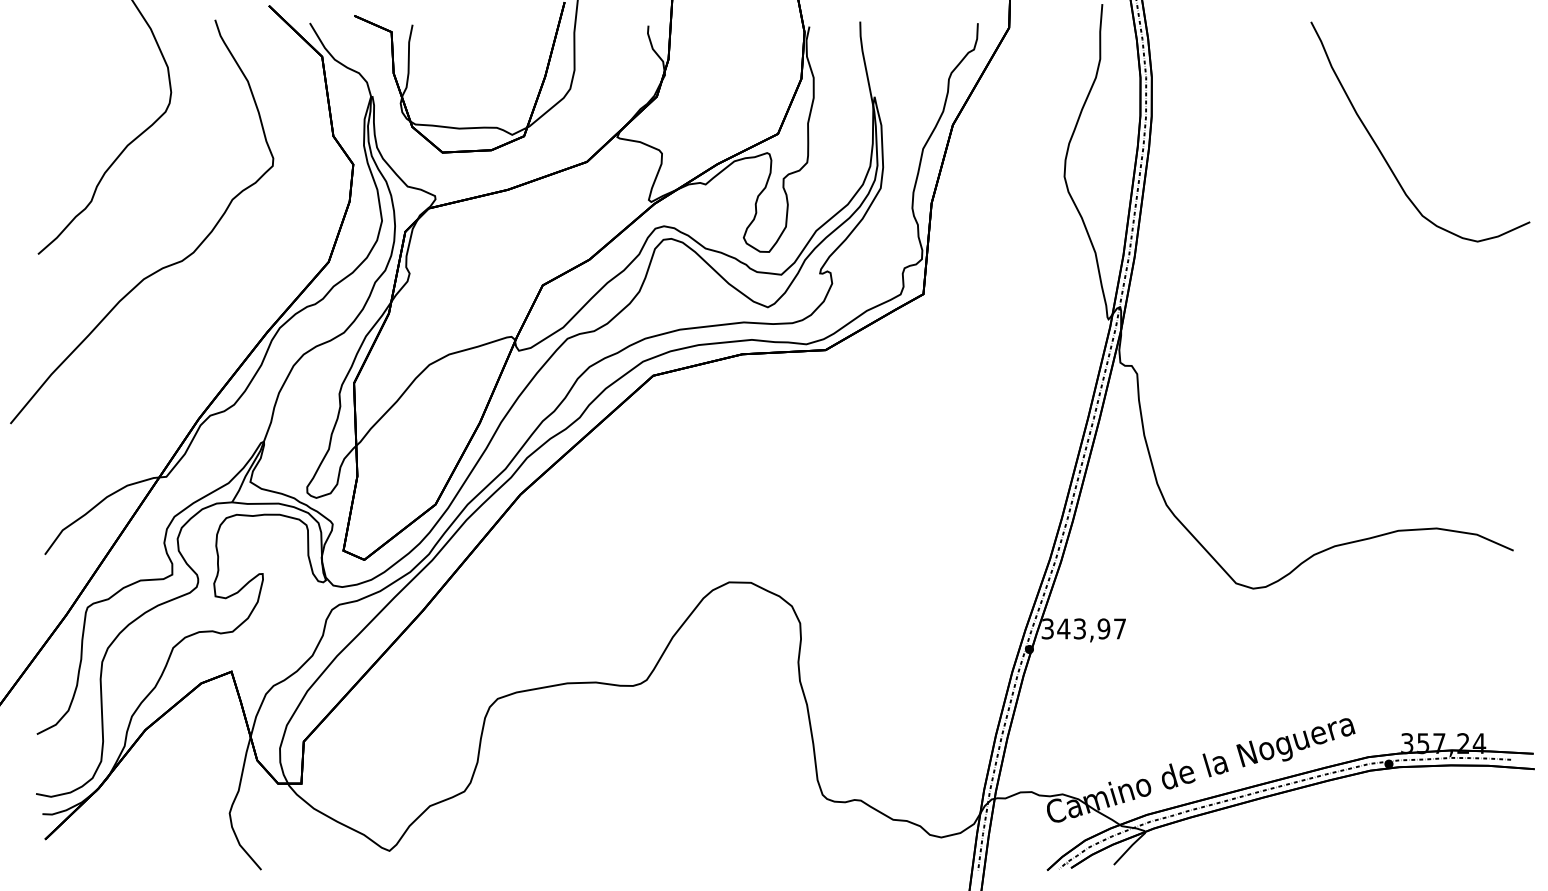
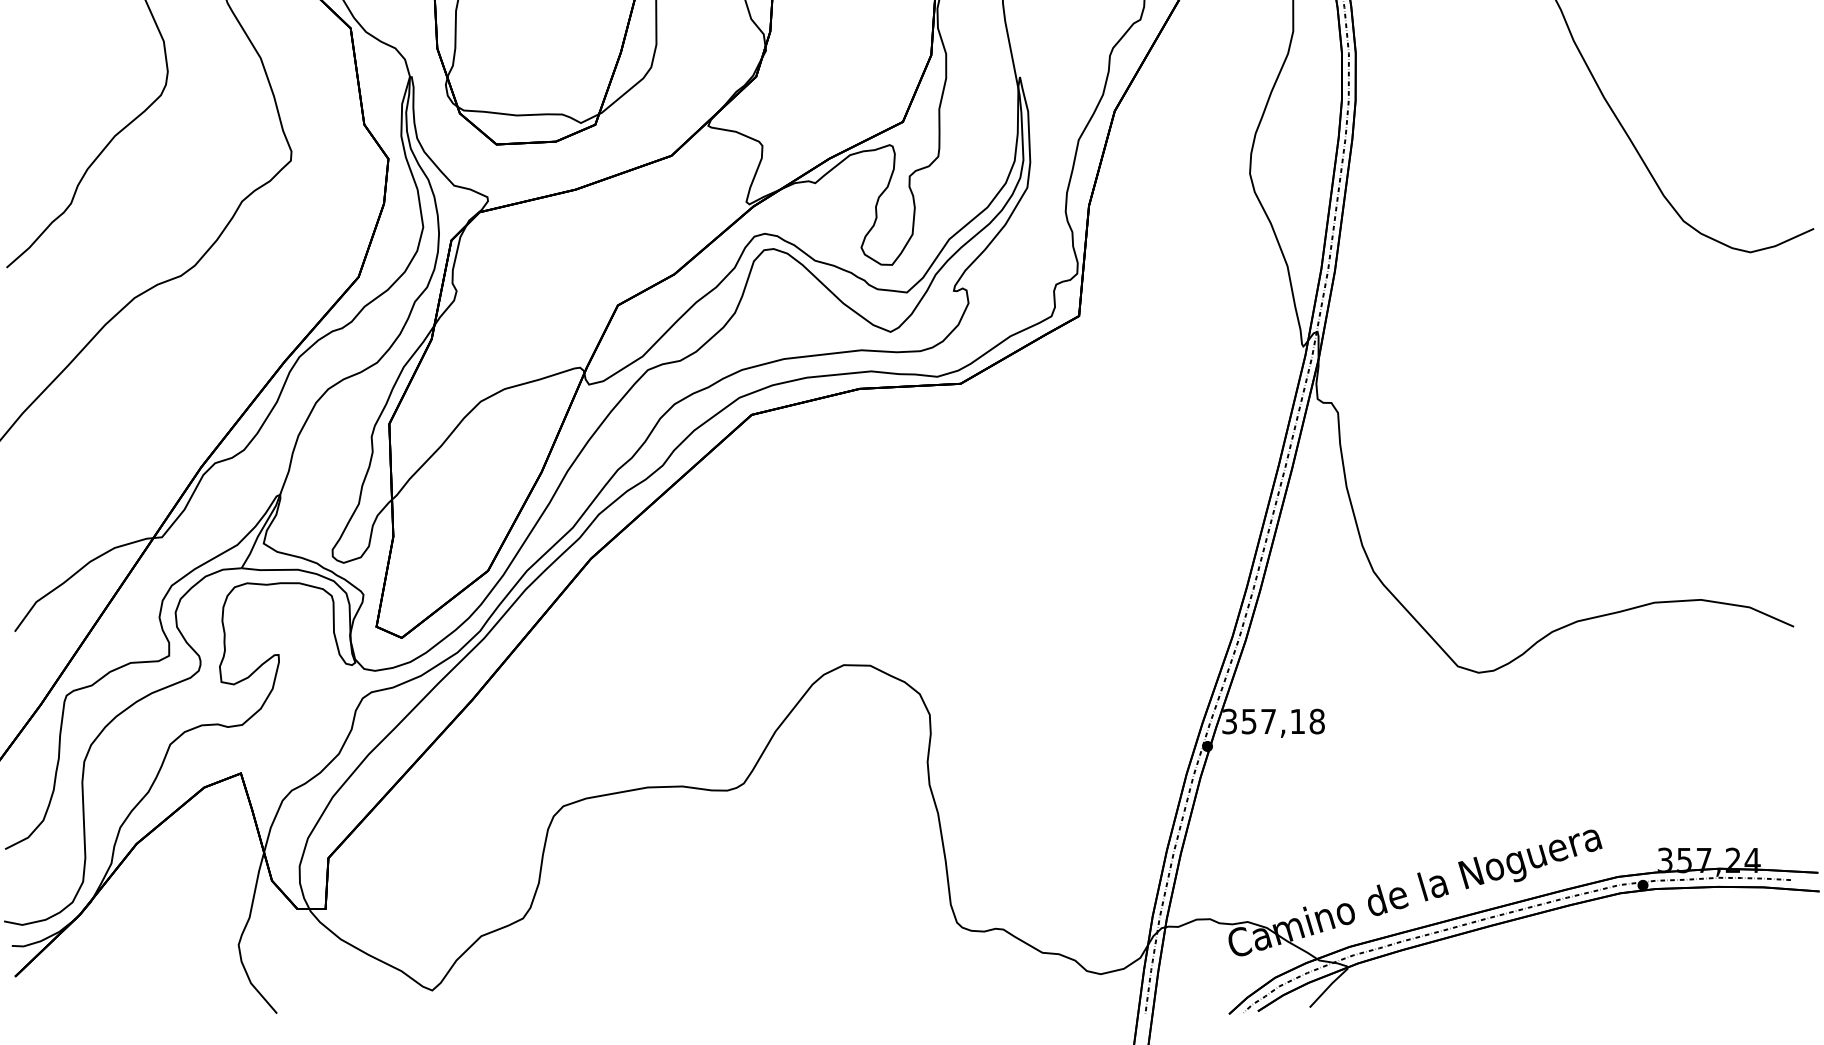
text: (1091, 628) -> (1282, 721), 343,97 -> 357,18

